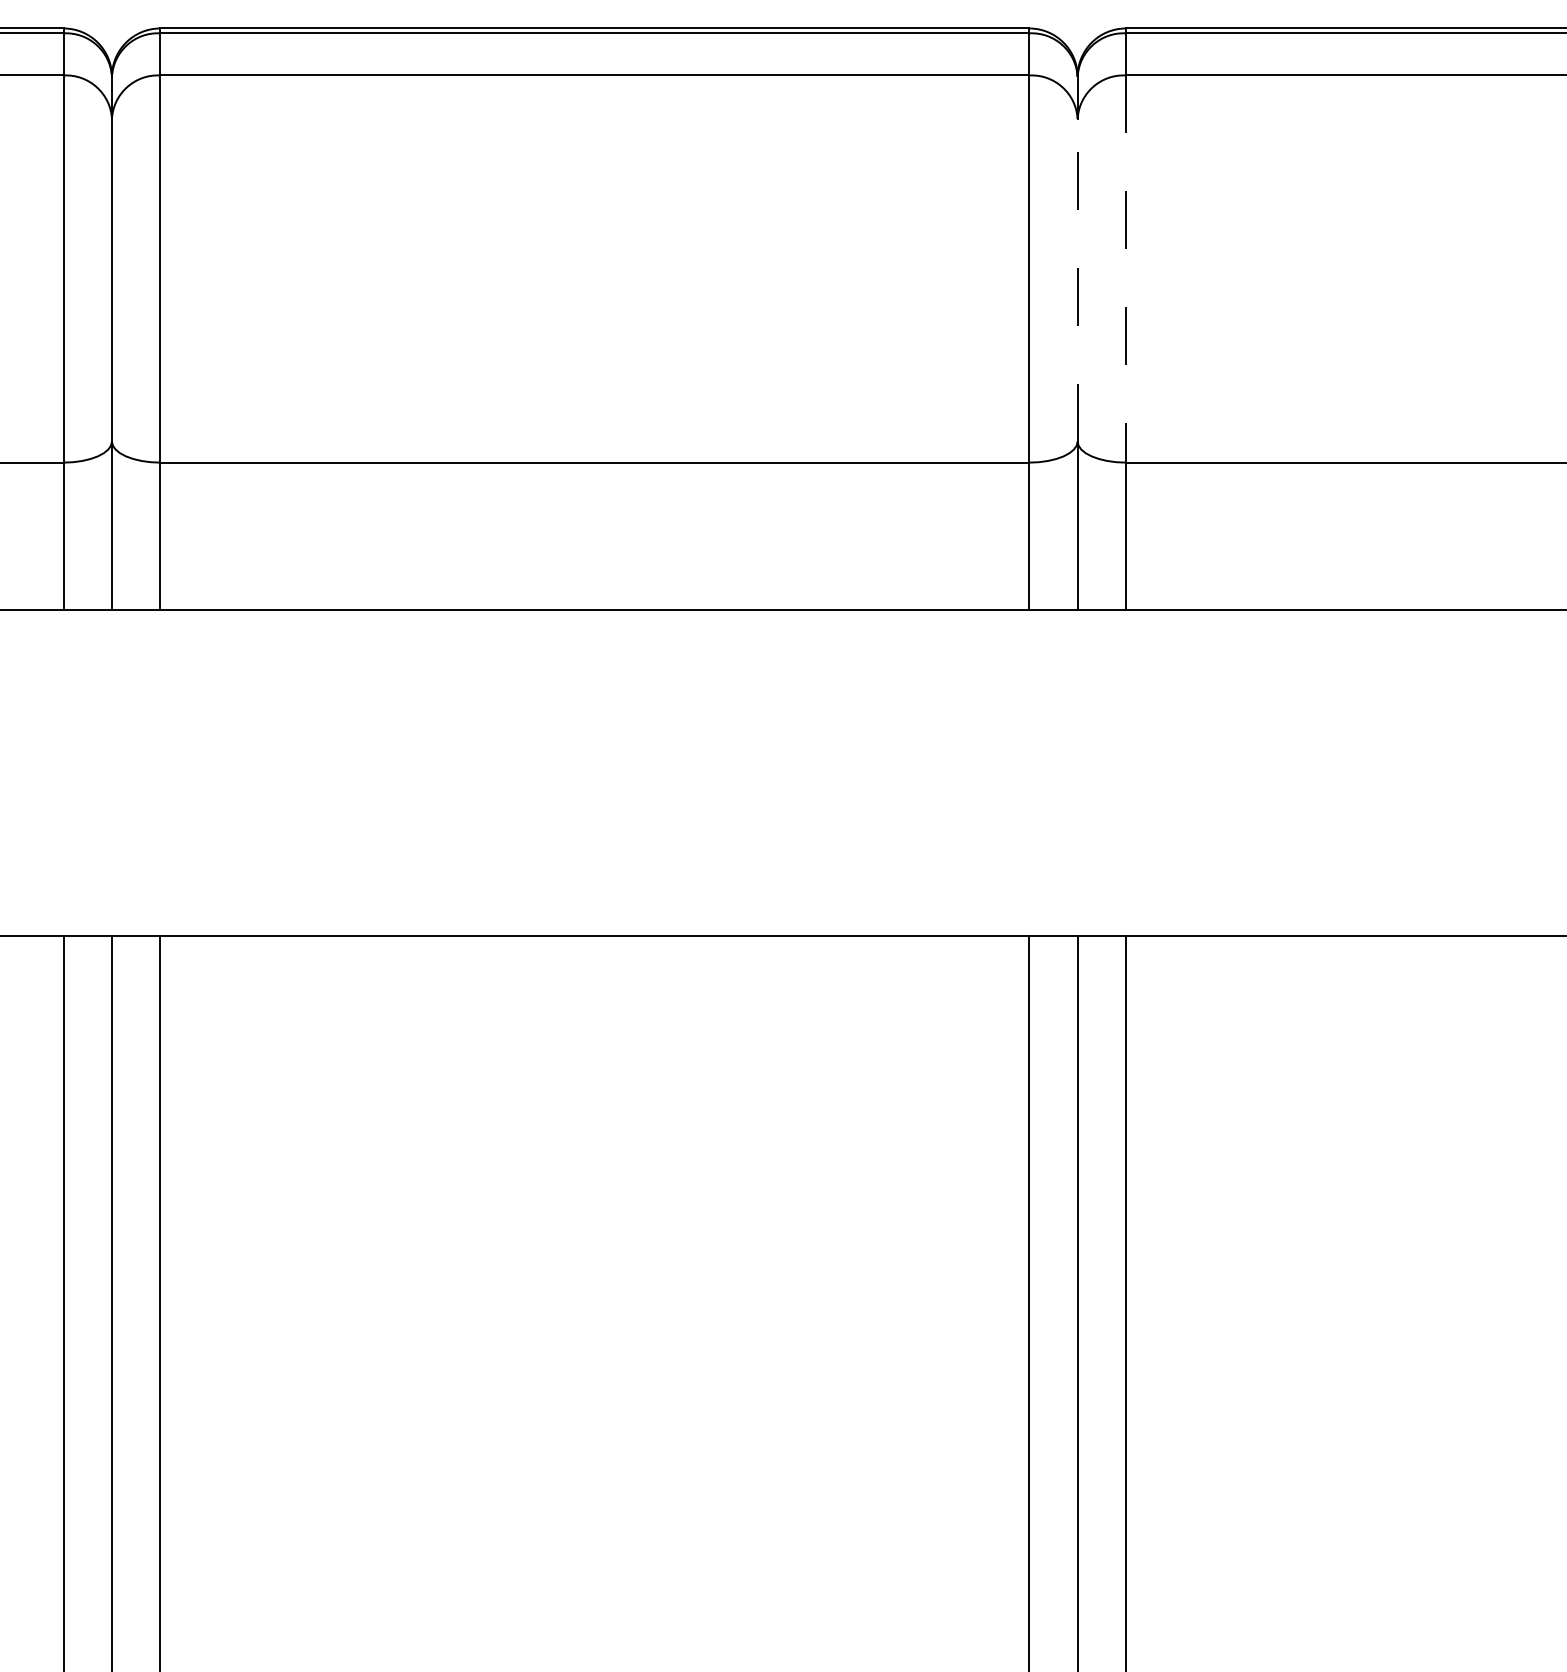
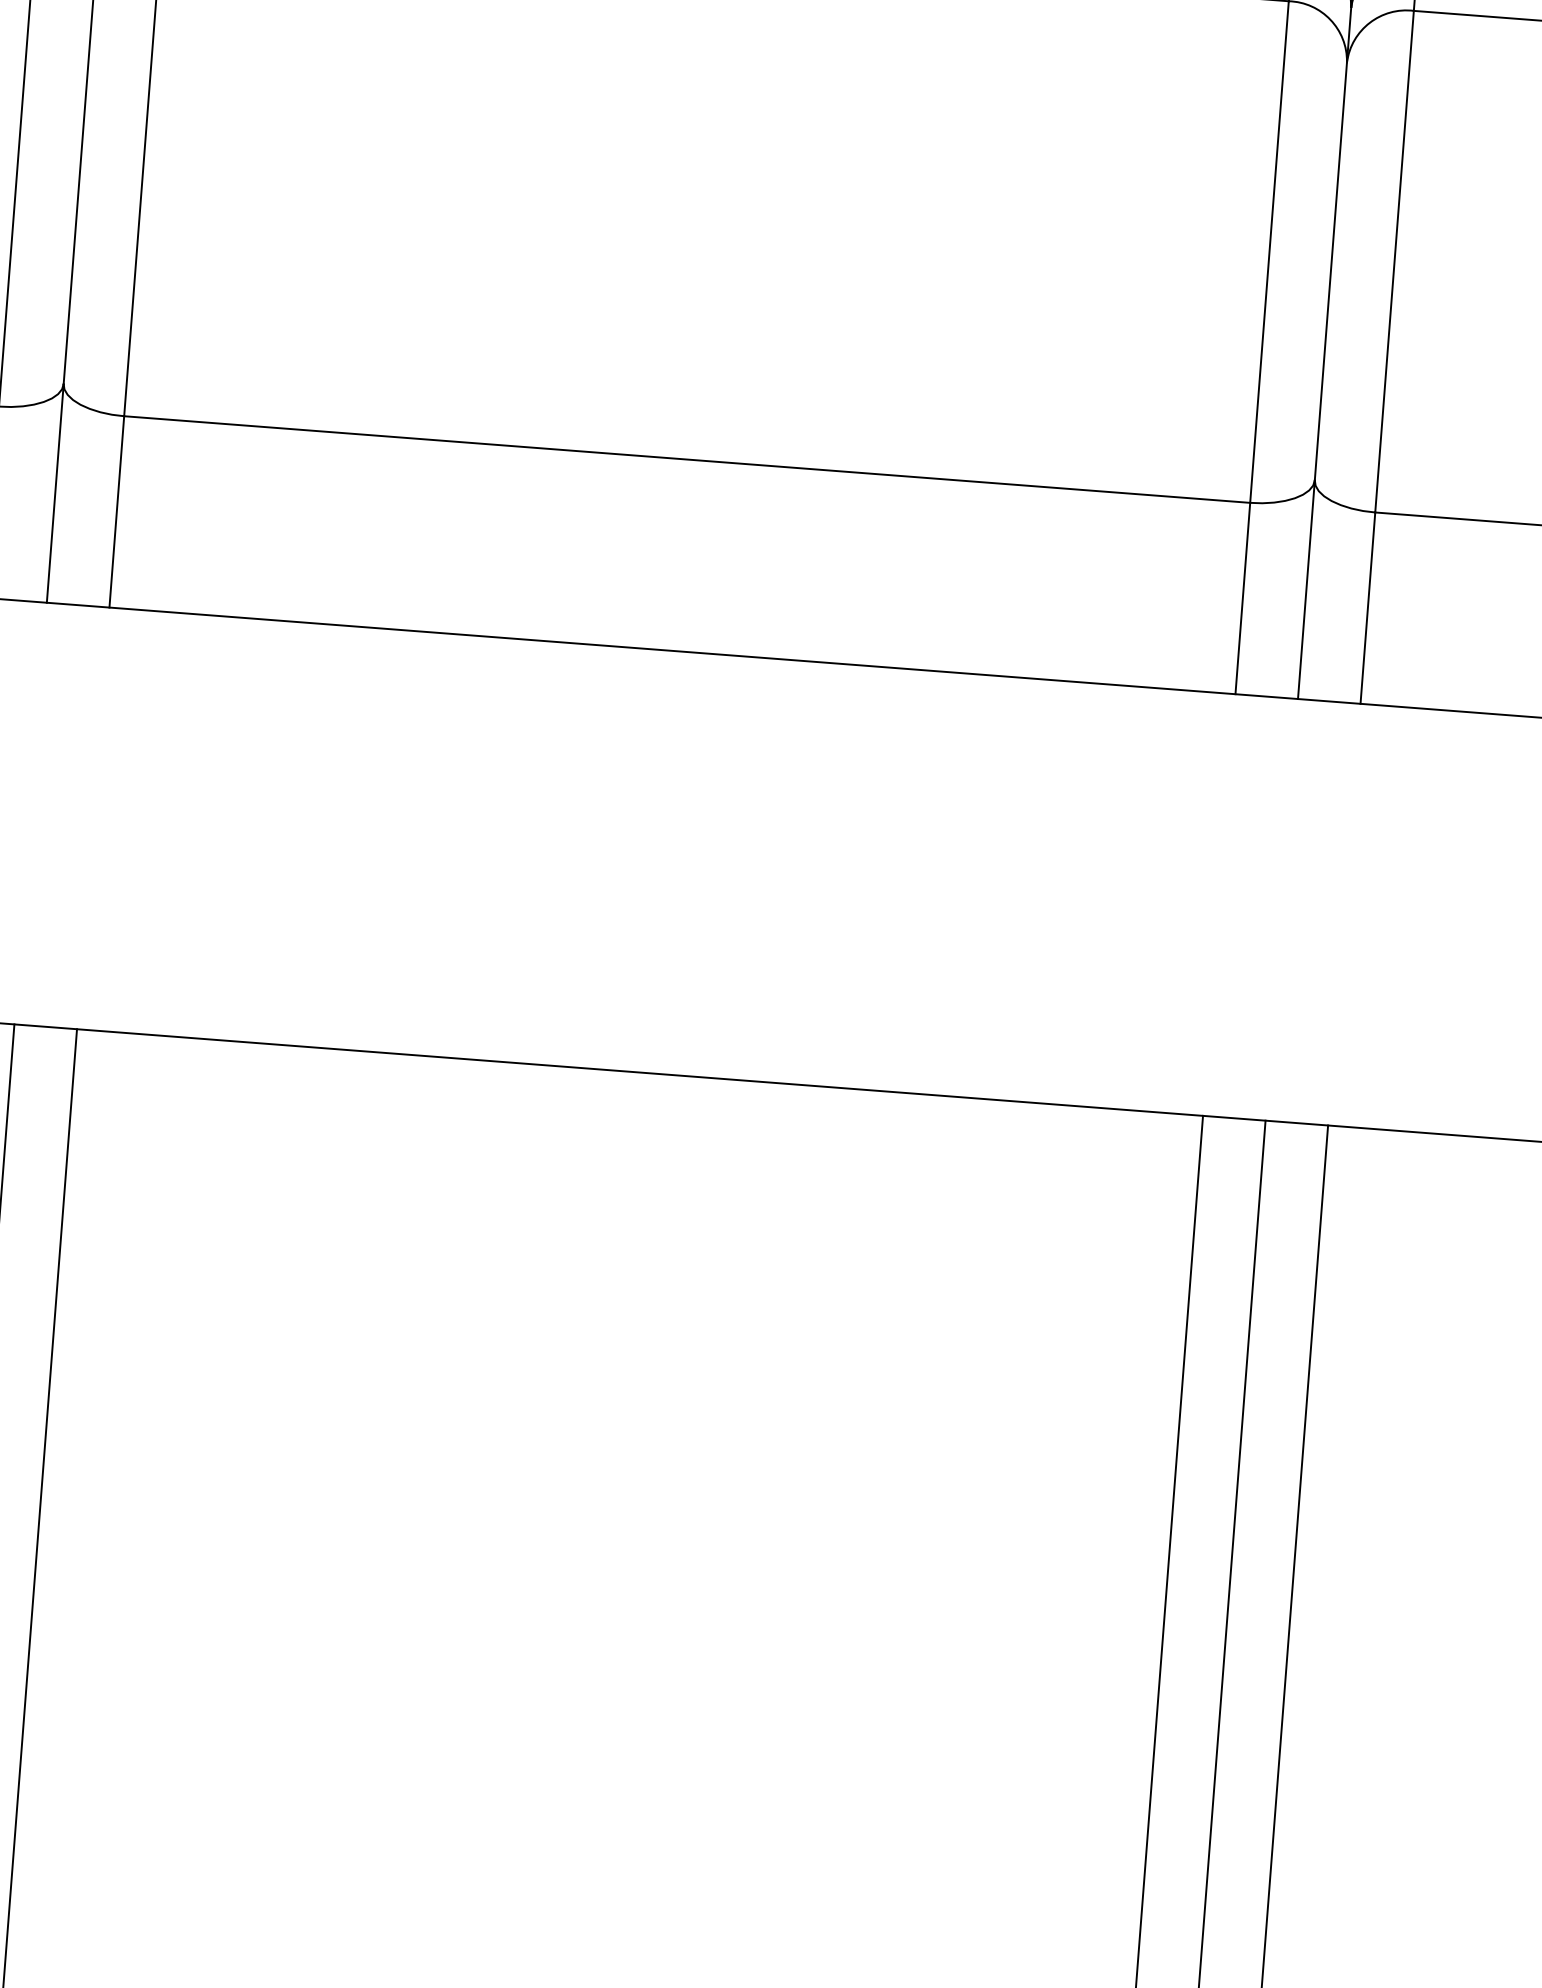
line: (1125, 269) -> (1393, 262), dashed -> solid
line: (1077, 279) -> (1330, 270), dashed -> solid

